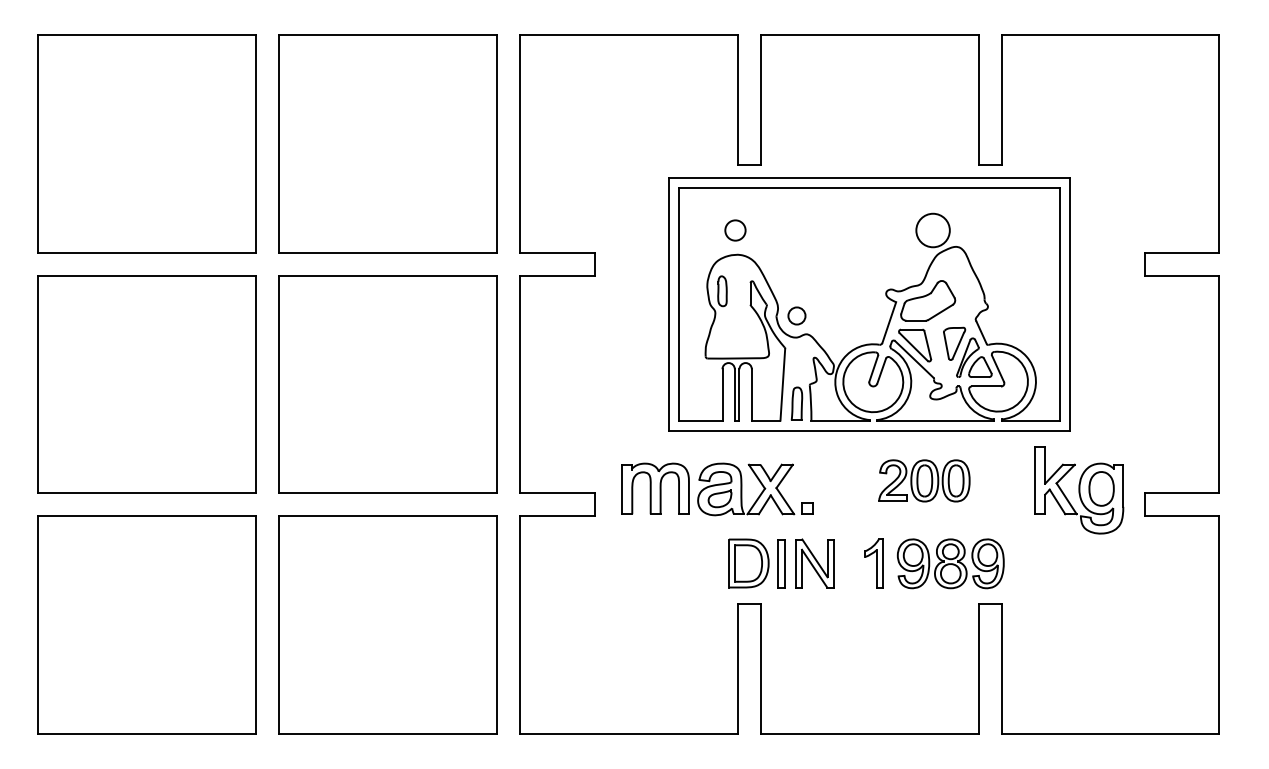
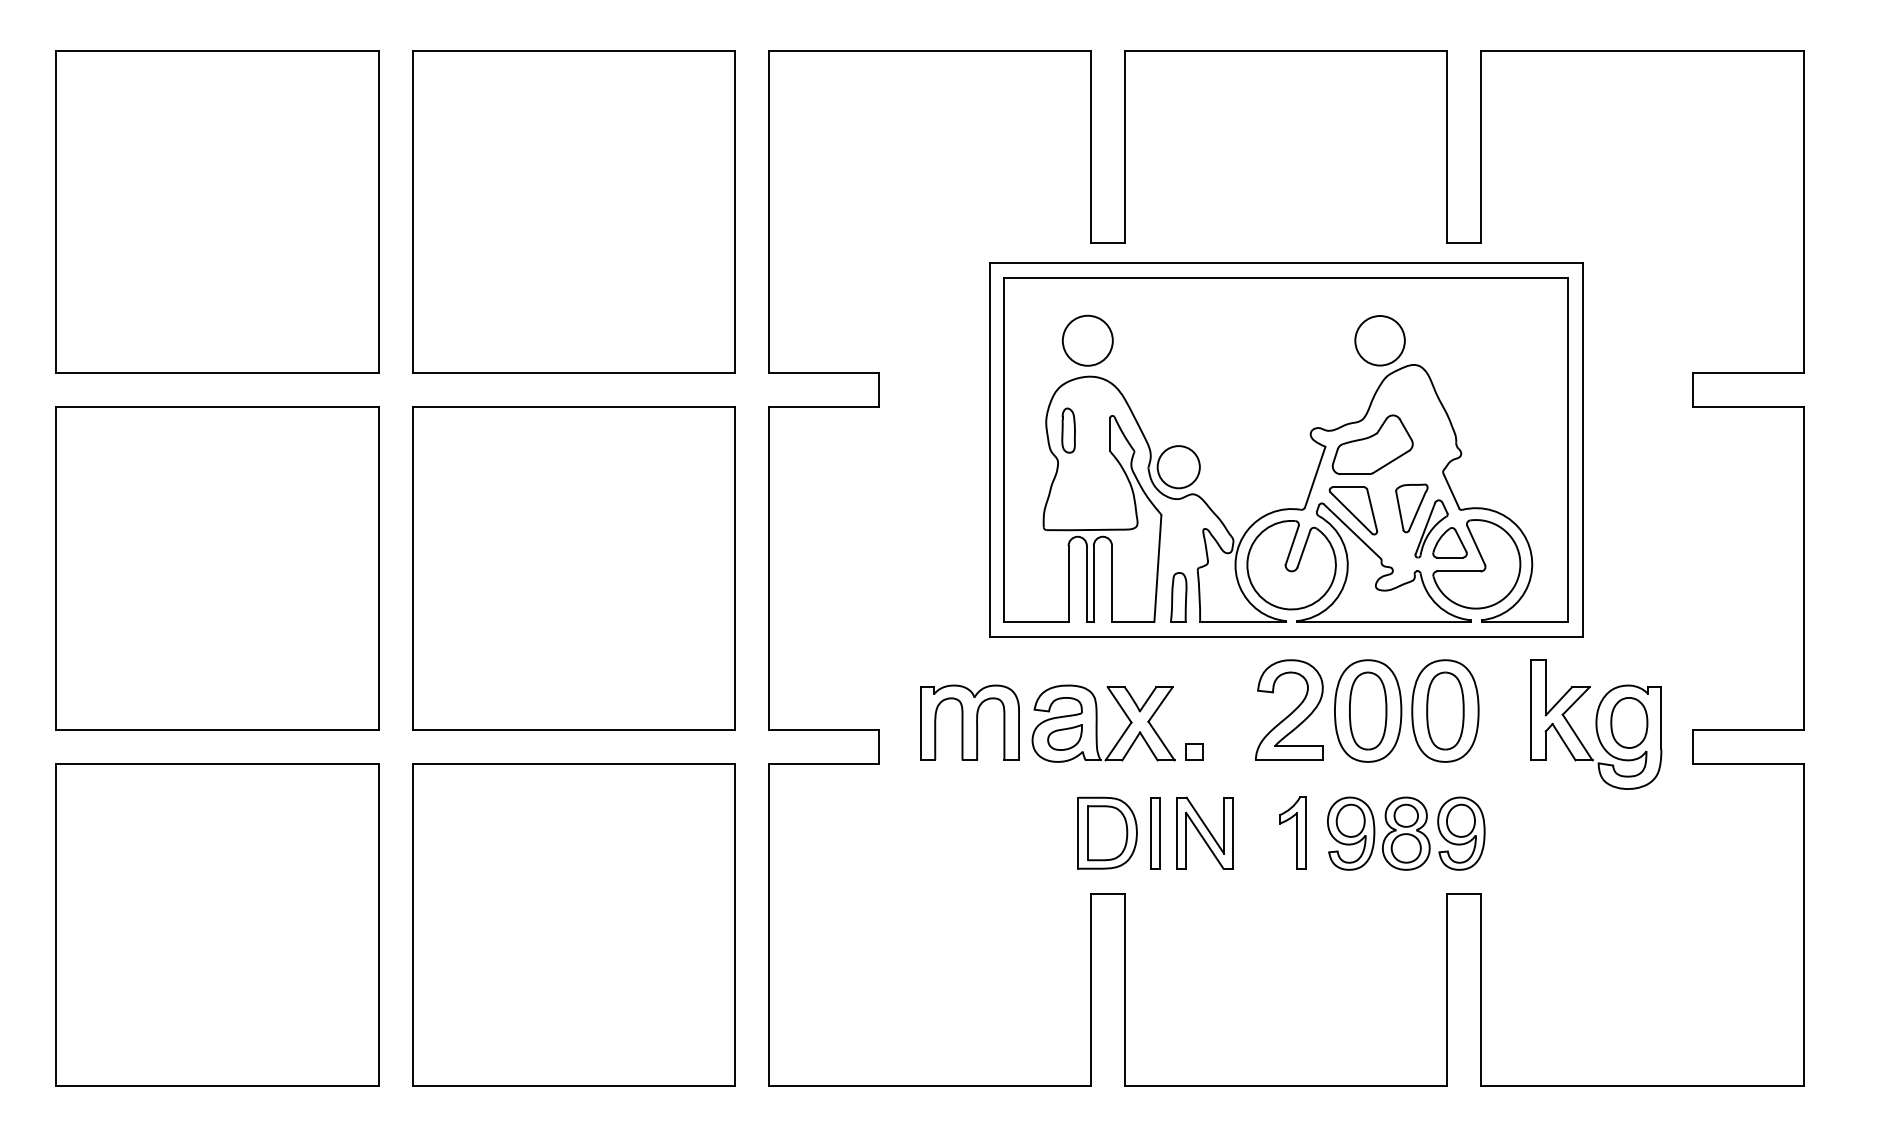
circle: (735, 230) -> (1087, 340), size x1.67
circle: (796, 315) -> (1178, 466), size x1.67
part: (924, 480) -> (1367, 710), size x1.67

